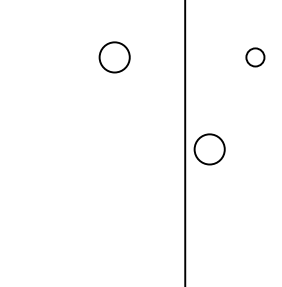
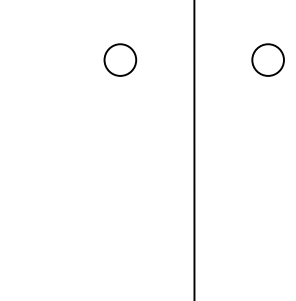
circle: (255, 57) -> (268, 60), size x1.67
circle: (209, 149) -> (219, 156), removed

